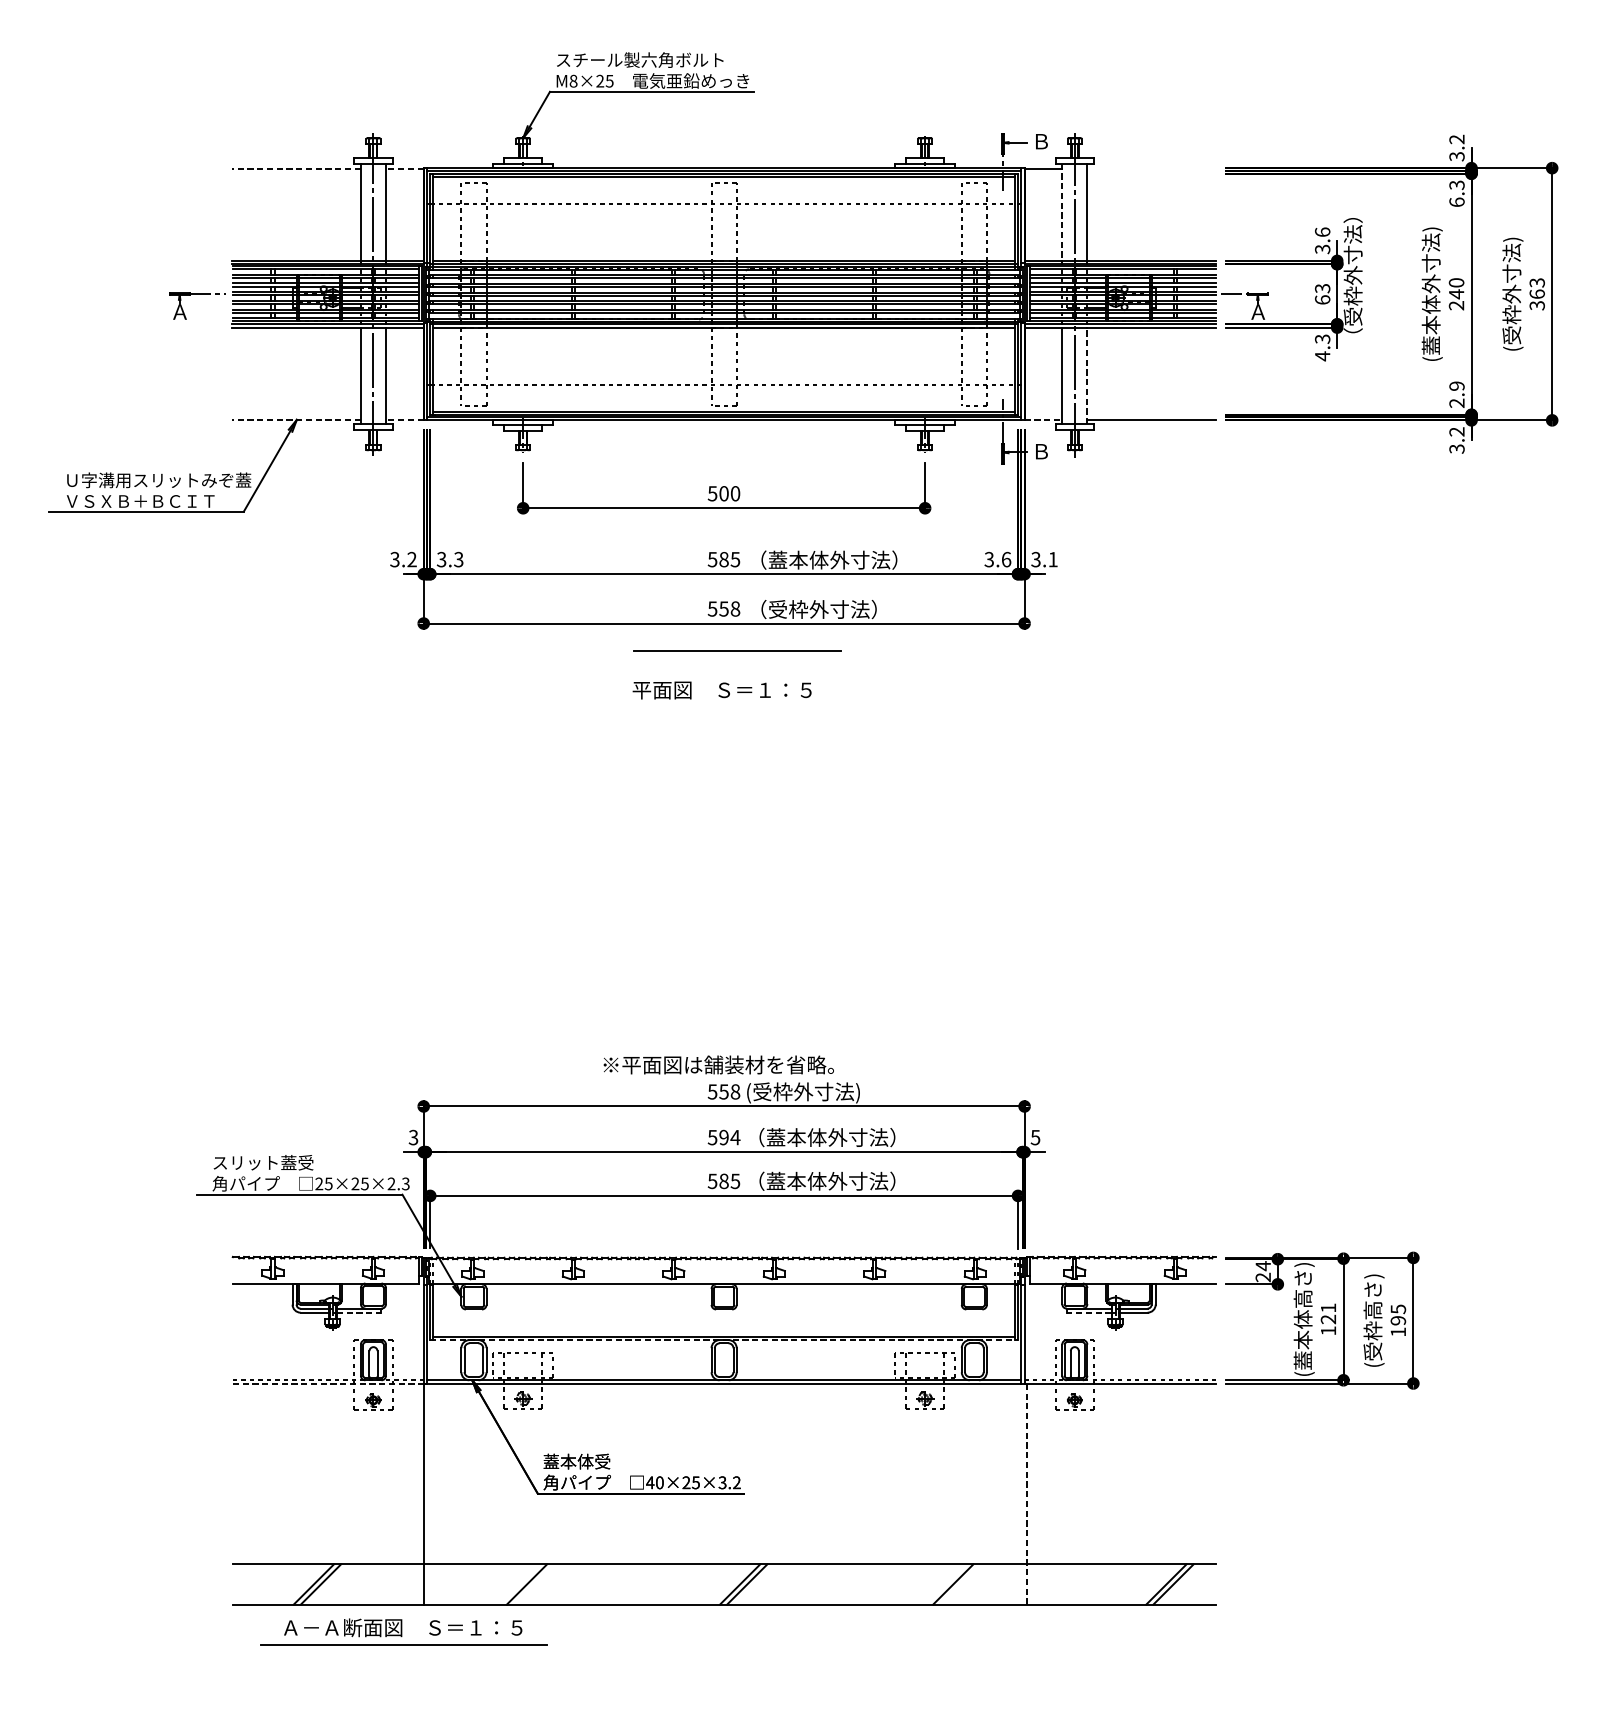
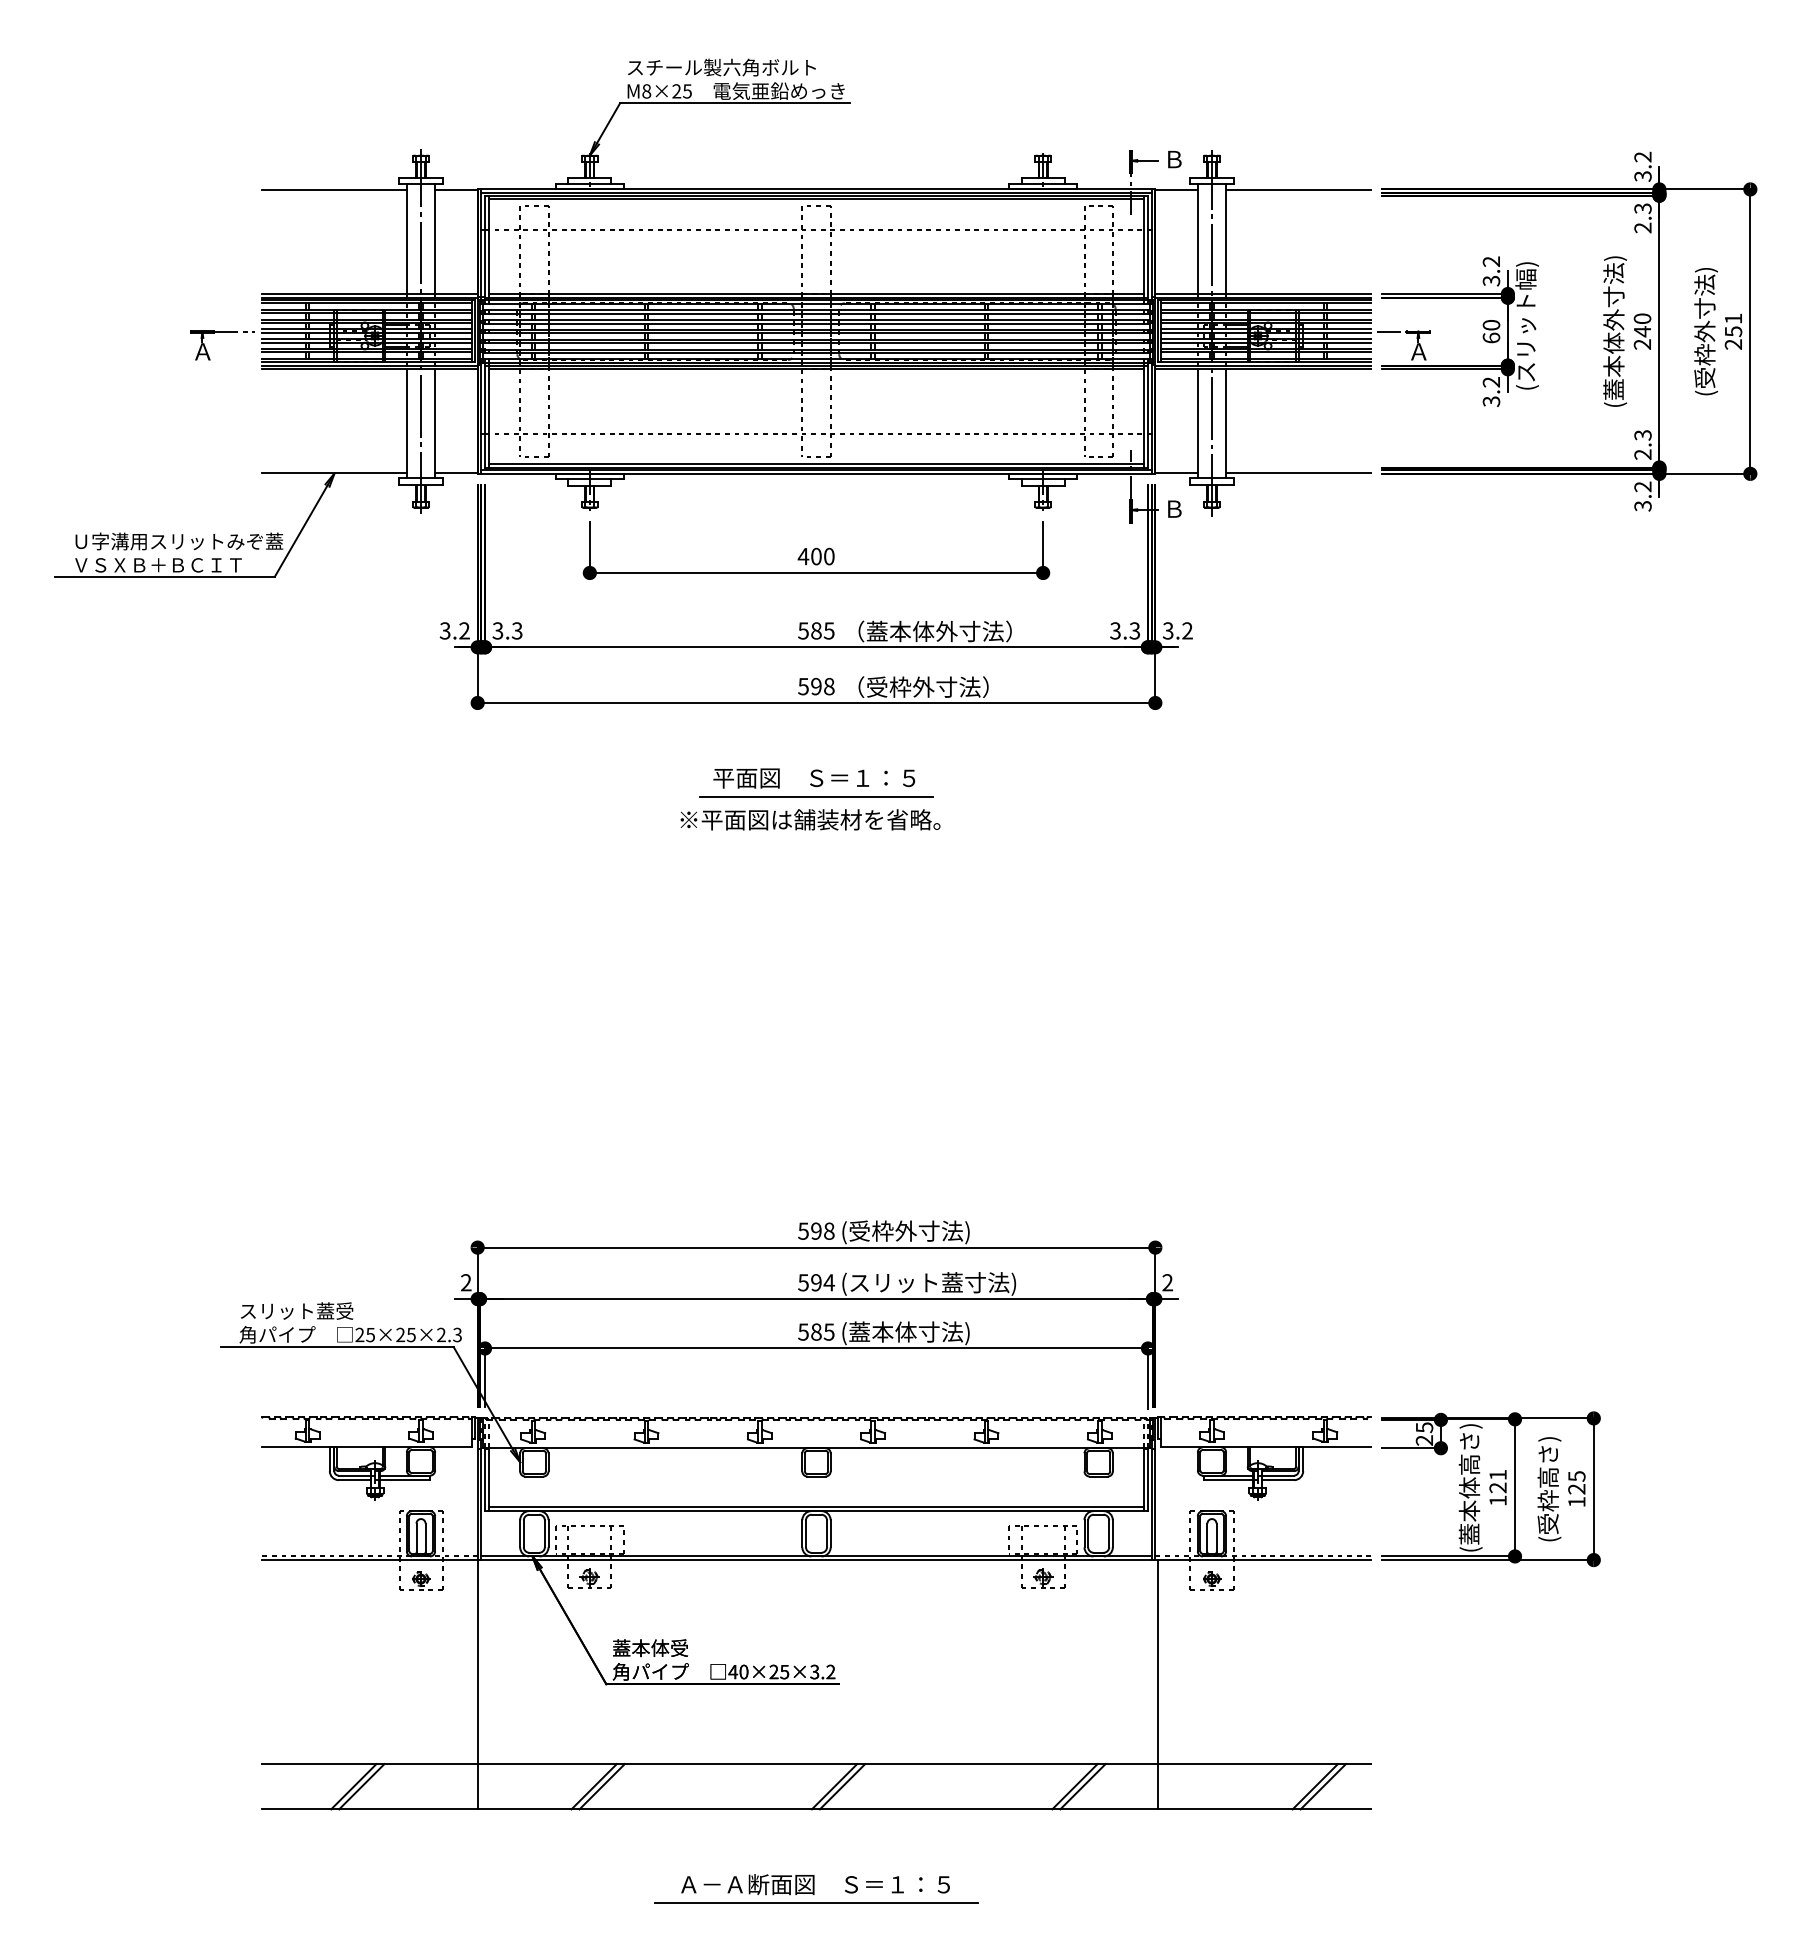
line: (295, 169) -> (333, 190), dashed -> solid
line: (404, 169) -> (455, 190), dashed -> solid
line: (1151, 169) -> (1298, 190), added
text: (1456, 201) -> (1642, 227), 6.3 -> 2.3
line: (1061, 212) -> (1197, 239), dashed -> solid
text: (1322, 232) -> (1491, 261), 3.6 -> 3.2
text: (1353, 281) -> (1526, 317), （受枠外寸法） -> (スリット幅)
text: (1322, 288) -> (1491, 325), 63 -> 60
text: (1537, 294) -> (1733, 331), 363 -> 251
text: (1322, 348) -> (1491, 392), 4.3 -> 3.2
line: (1087, 375) -> (1226, 423), dashed -> solid
text: (1456, 386) -> (1642, 435), 2.9 -> 2.3
line: (295, 420) -> (333, 473), dashed -> solid
line: (404, 420) -> (455, 473), dashed -> solid
line: (1044, 420) -> (1177, 473), dashed -> solid
text: (712, 493) -> (803, 556), 500 -> 400
text: (1006, 559) -> (1134, 630), 3.6 -> 3.3
text: (1053, 559) -> (1187, 630), 3.1 -> 3.2
text: (724, 608) -> (816, 686), 558 -> 598
line: (737, 650) -> (816, 796), moved
text: (718, 1064) -> (810, 819), moved
text: (724, 1091) -> (816, 1230), 558 -> 598
text: (412, 1137) -> (465, 1282), 3 -> 2
text: (1035, 1137) -> (1167, 1282), 5 -> 2
text: (824, 1138) -> (929, 1283), （蓋本体外寸法） -> (スリット蓋寸法)
text: (820, 1182) -> (925, 1333), （蓋本体外寸法） -> (蓋本体寸法)
text: (1263, 1265) -> (1424, 1427), 24 -> 25
line: (358, 1312) -> (404, 1480), dashed -> solid
line: (1089, 1312) -> (1228, 1480), dashed -> solid
text: (1398, 1320) -> (1576, 1489), 195 -> 125
line: (725, 1340) -> (817, 1511), dashed -> solid
line: (328, 1383) -> (370, 1560), dashed -> solid
line: (1026, 1493) -> (1157, 1684), dashed -> solid
line: (533, 1584) -> (601, 1786), added
line: (960, 1584) -> (1082, 1786), added
part: (404, 1631) -> (816, 1888), moved

